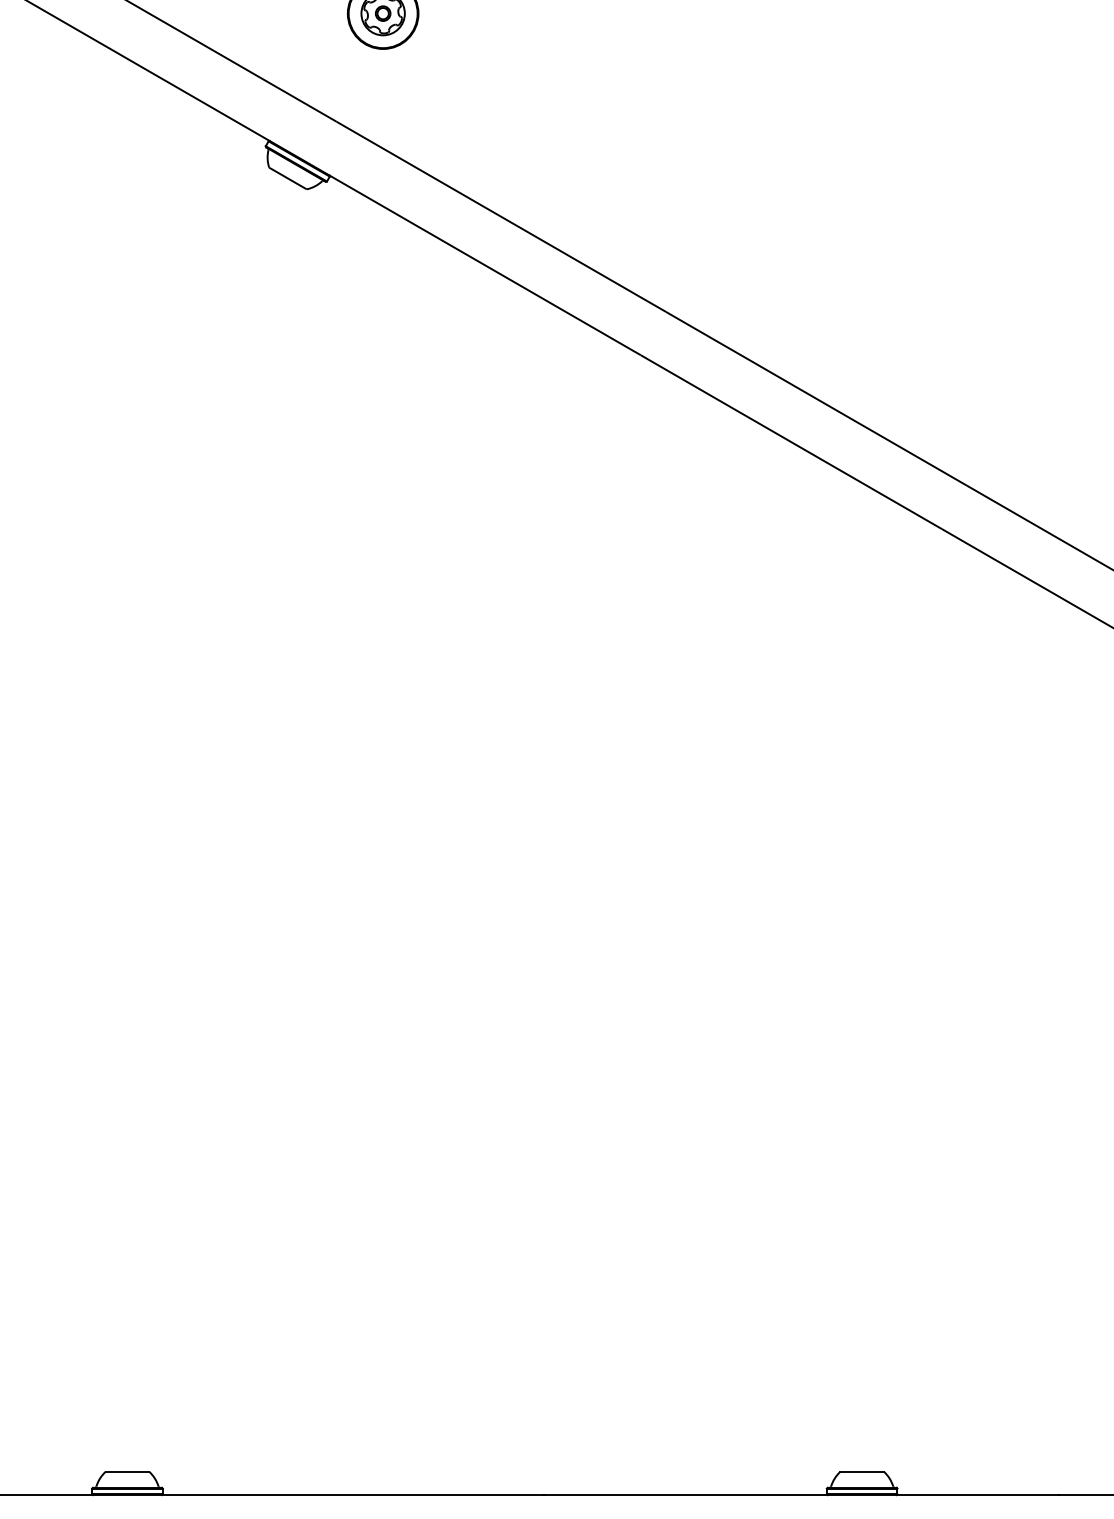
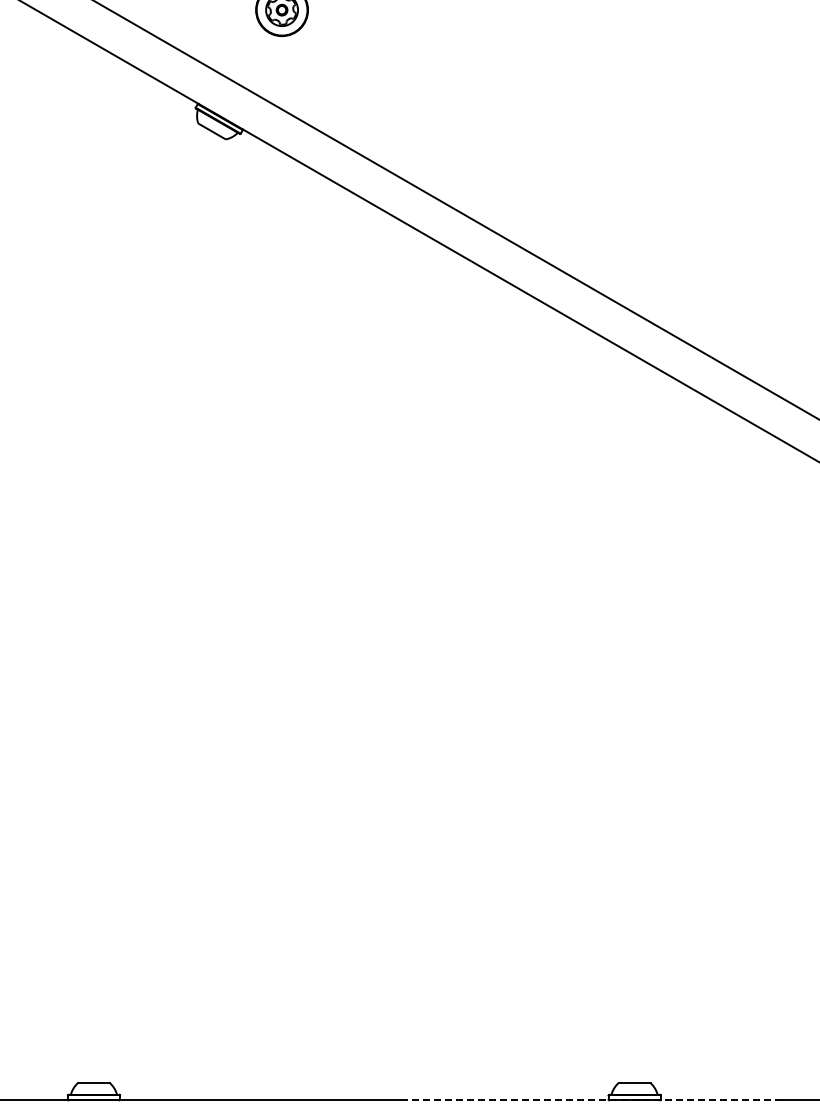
line: (802, 1495) -> (590, 1100), solid -> dashed

